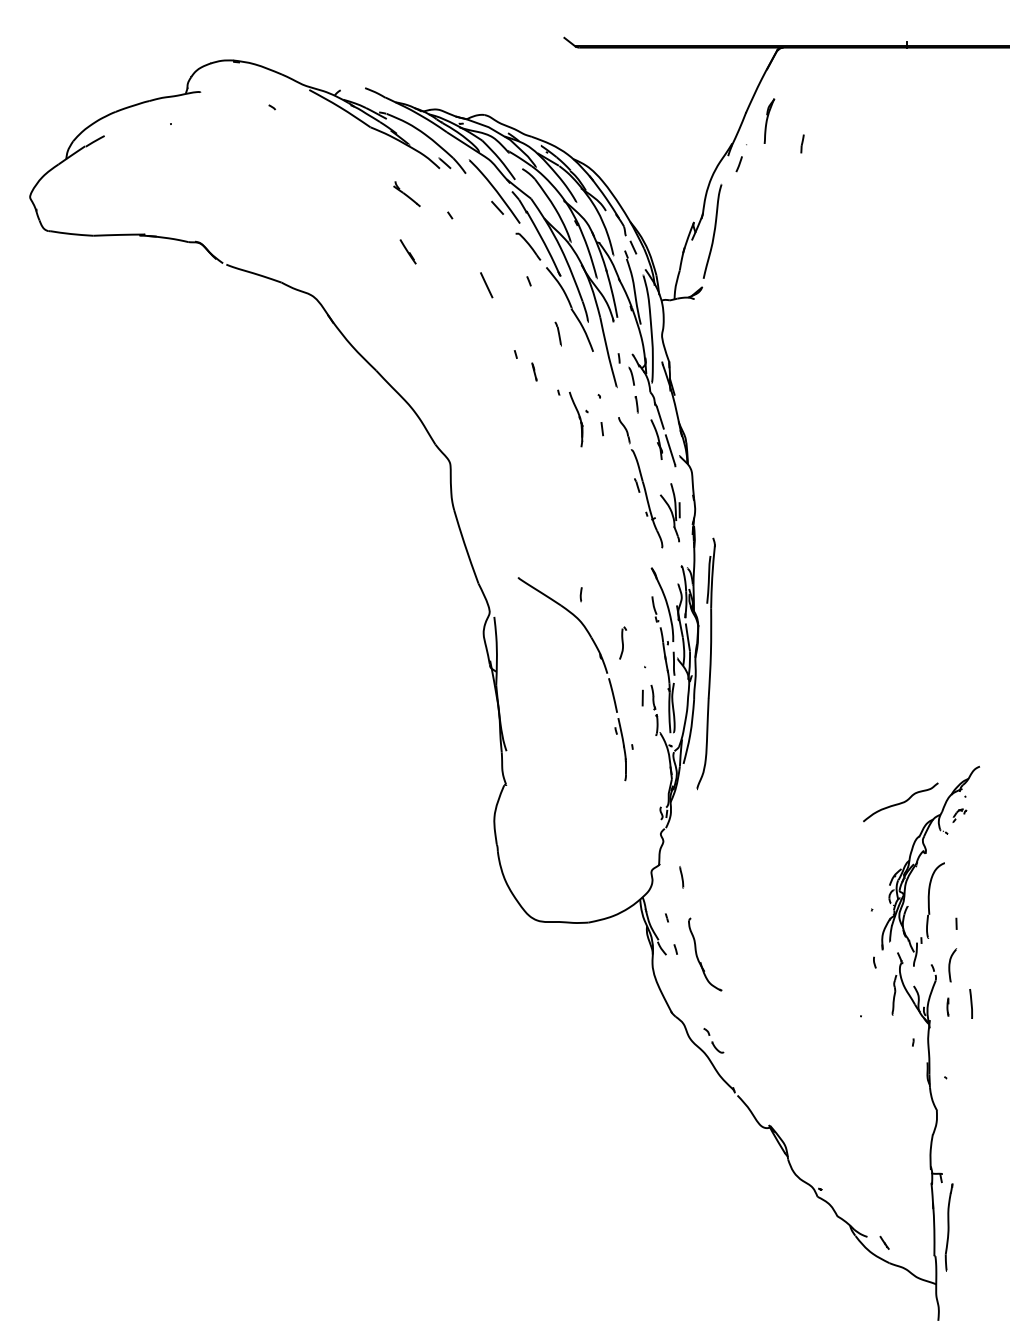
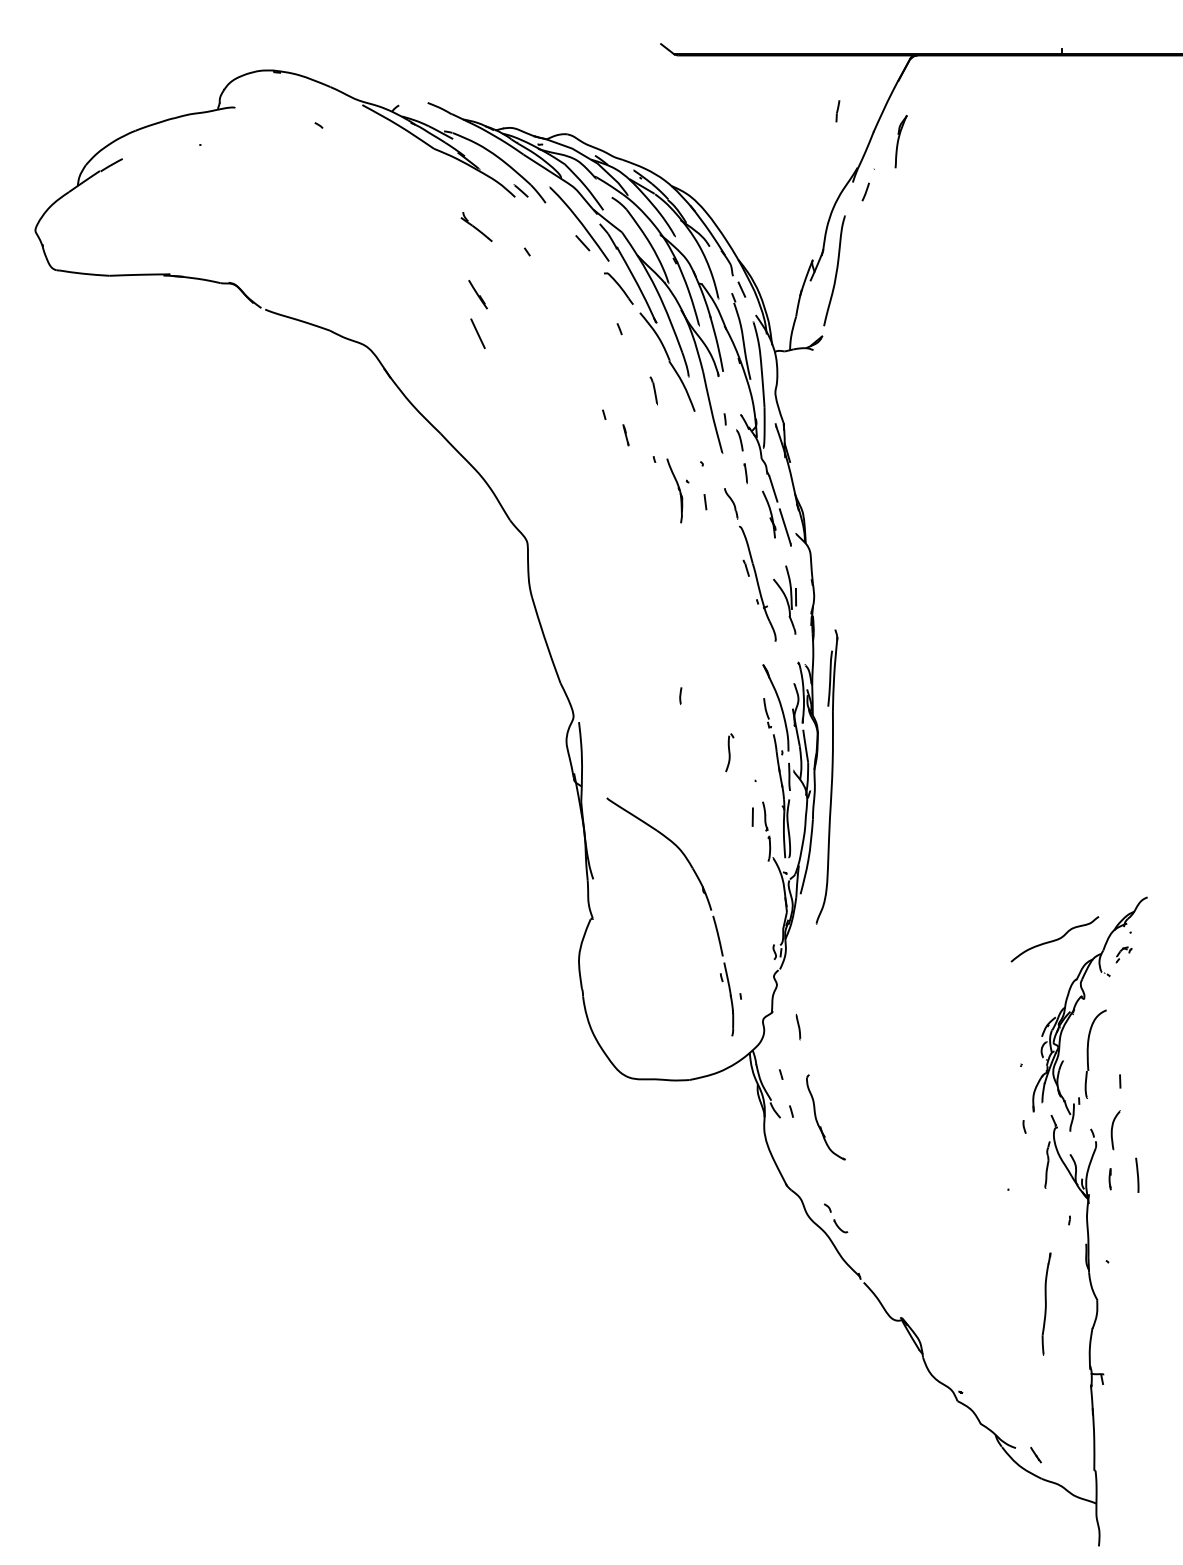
line: (802, 144) -> (837, 111), moved
line: (486, 285) -> (477, 333), moved
part: (604, 669) -> (708, 905), moved
part: (949, 1227) -> (1046, 1303), moved

